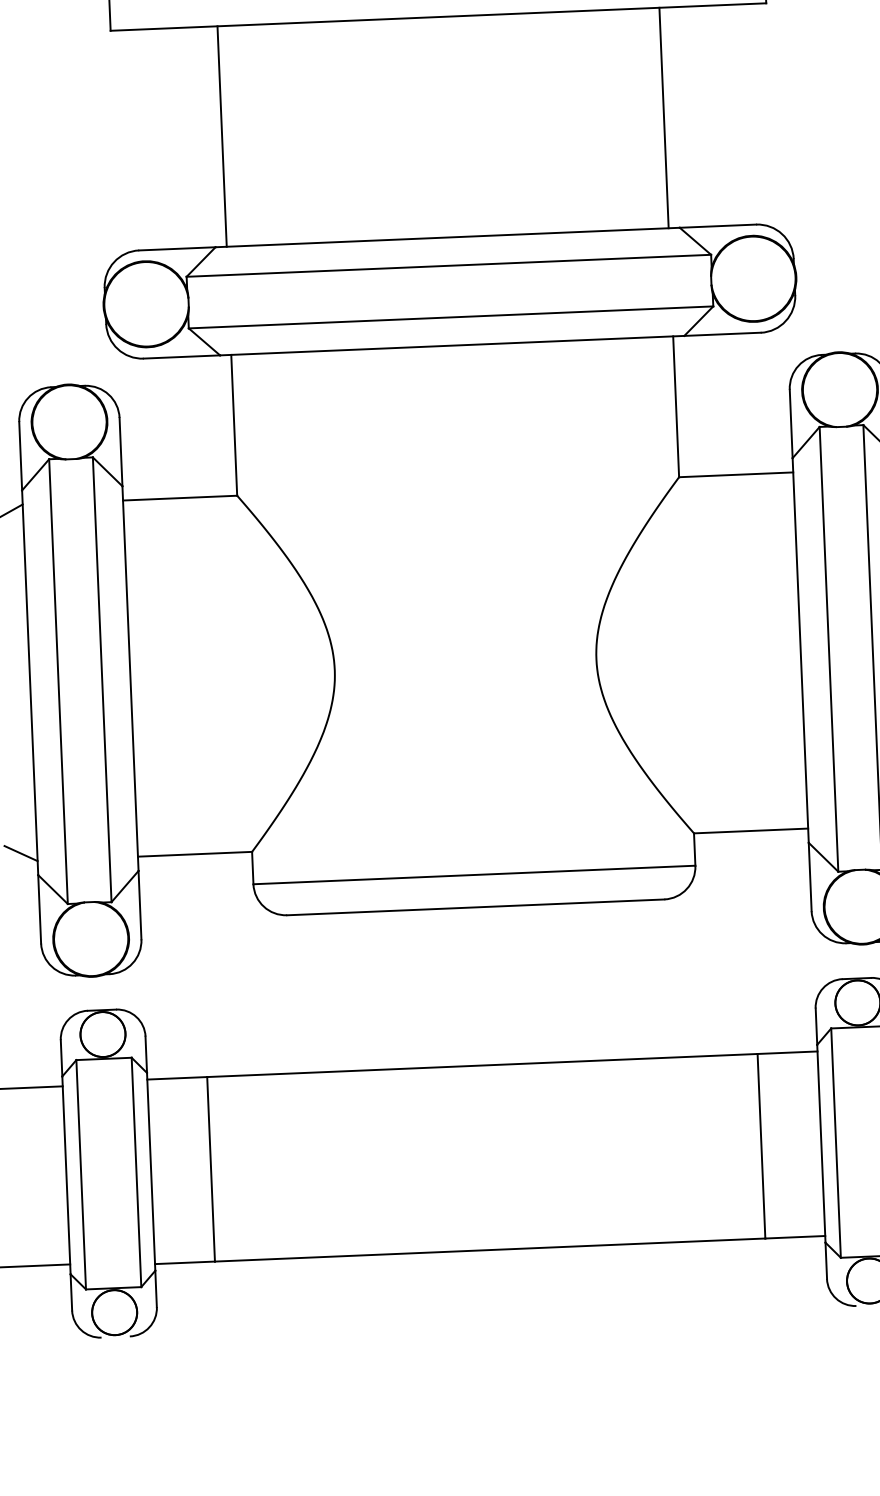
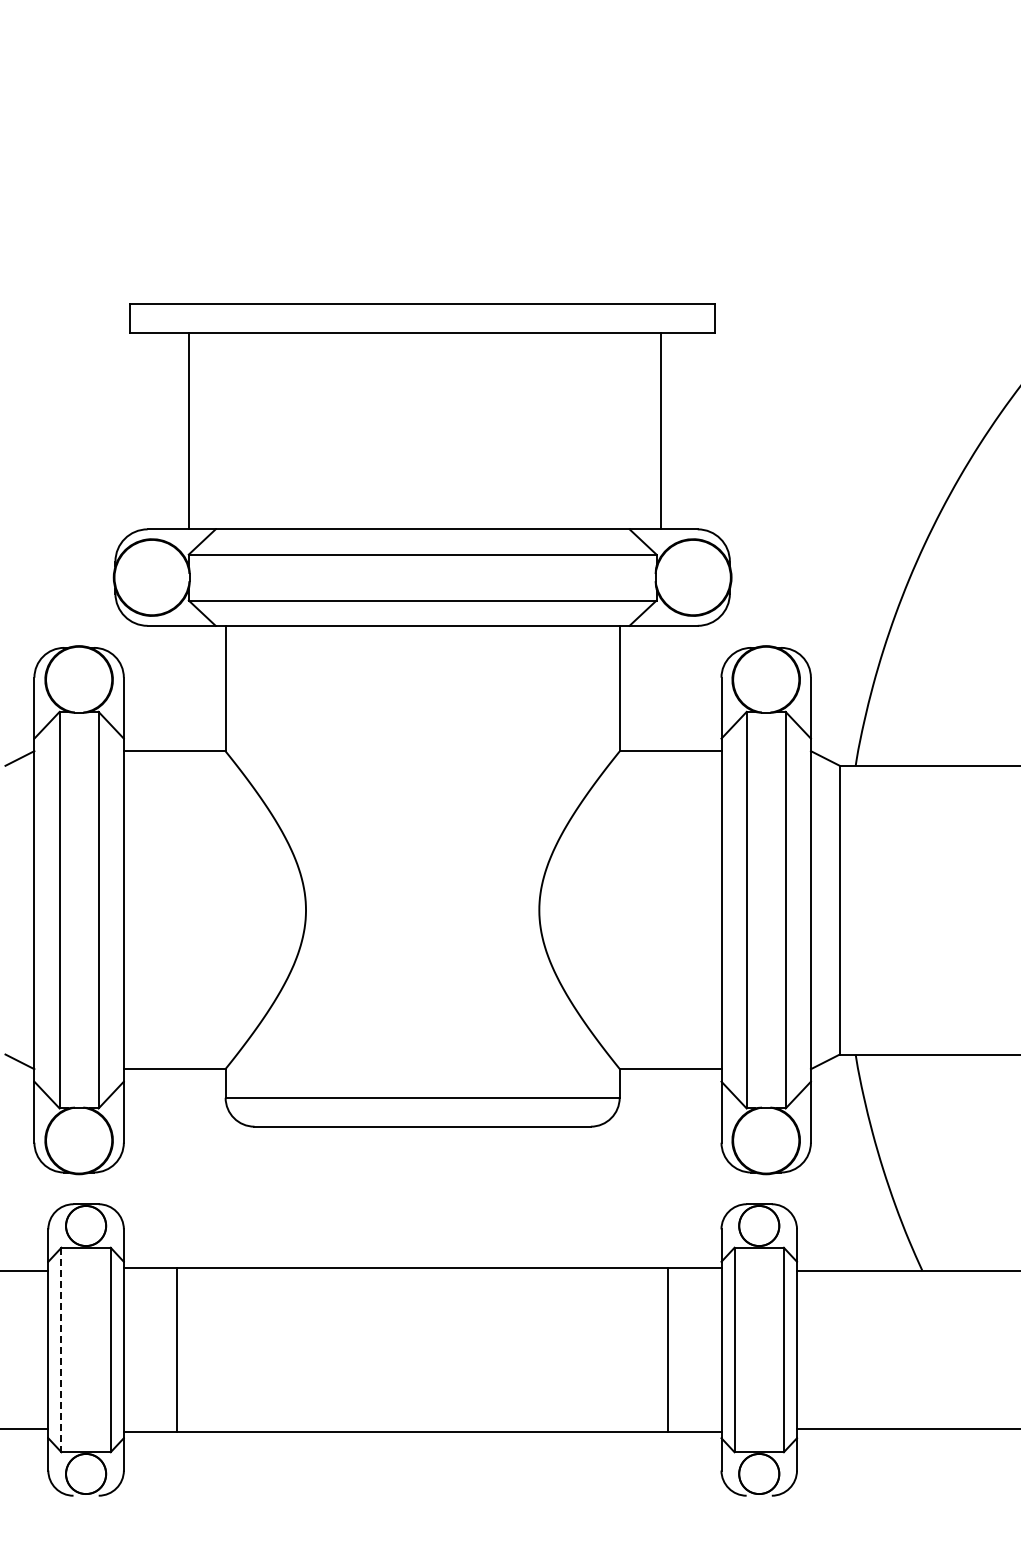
line: (663, 117) -> (660, 430), moved
line: (221, 135) -> (188, 430), moved
line: (81, 1175) -> (61, 1350), solid -> dashed

